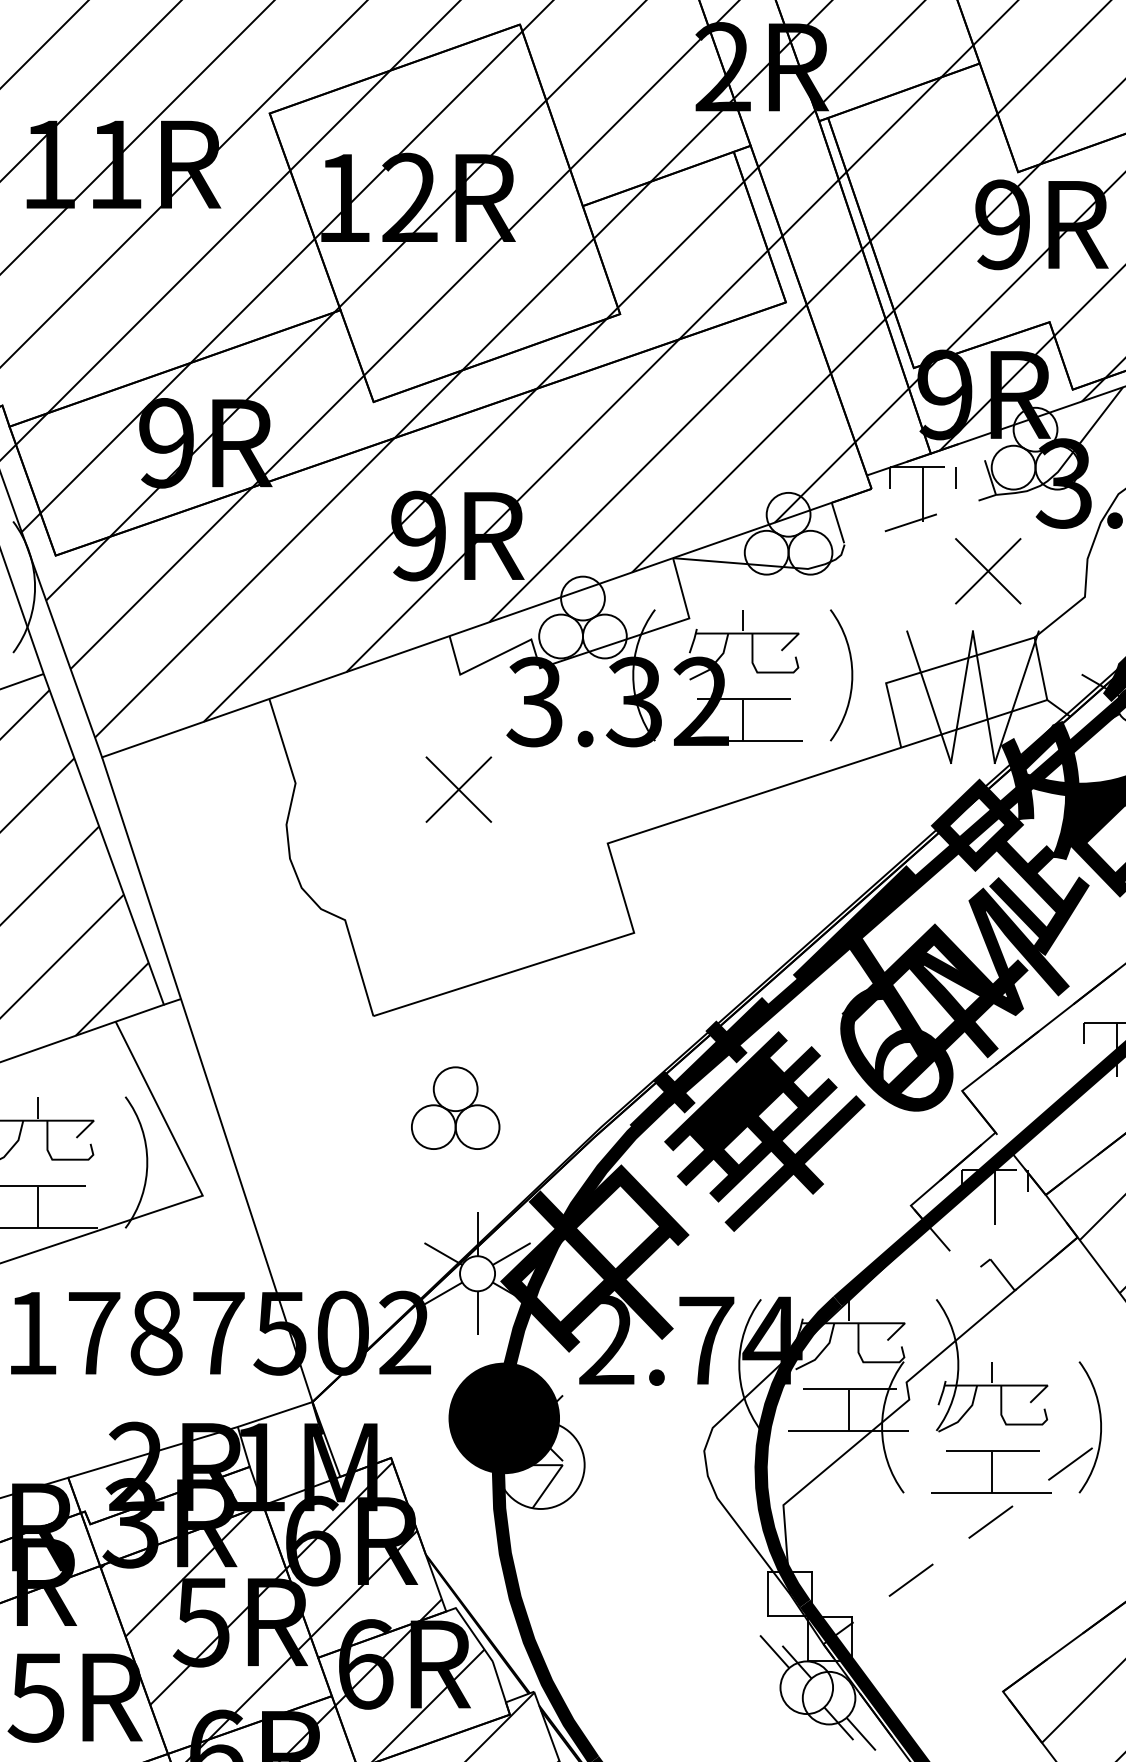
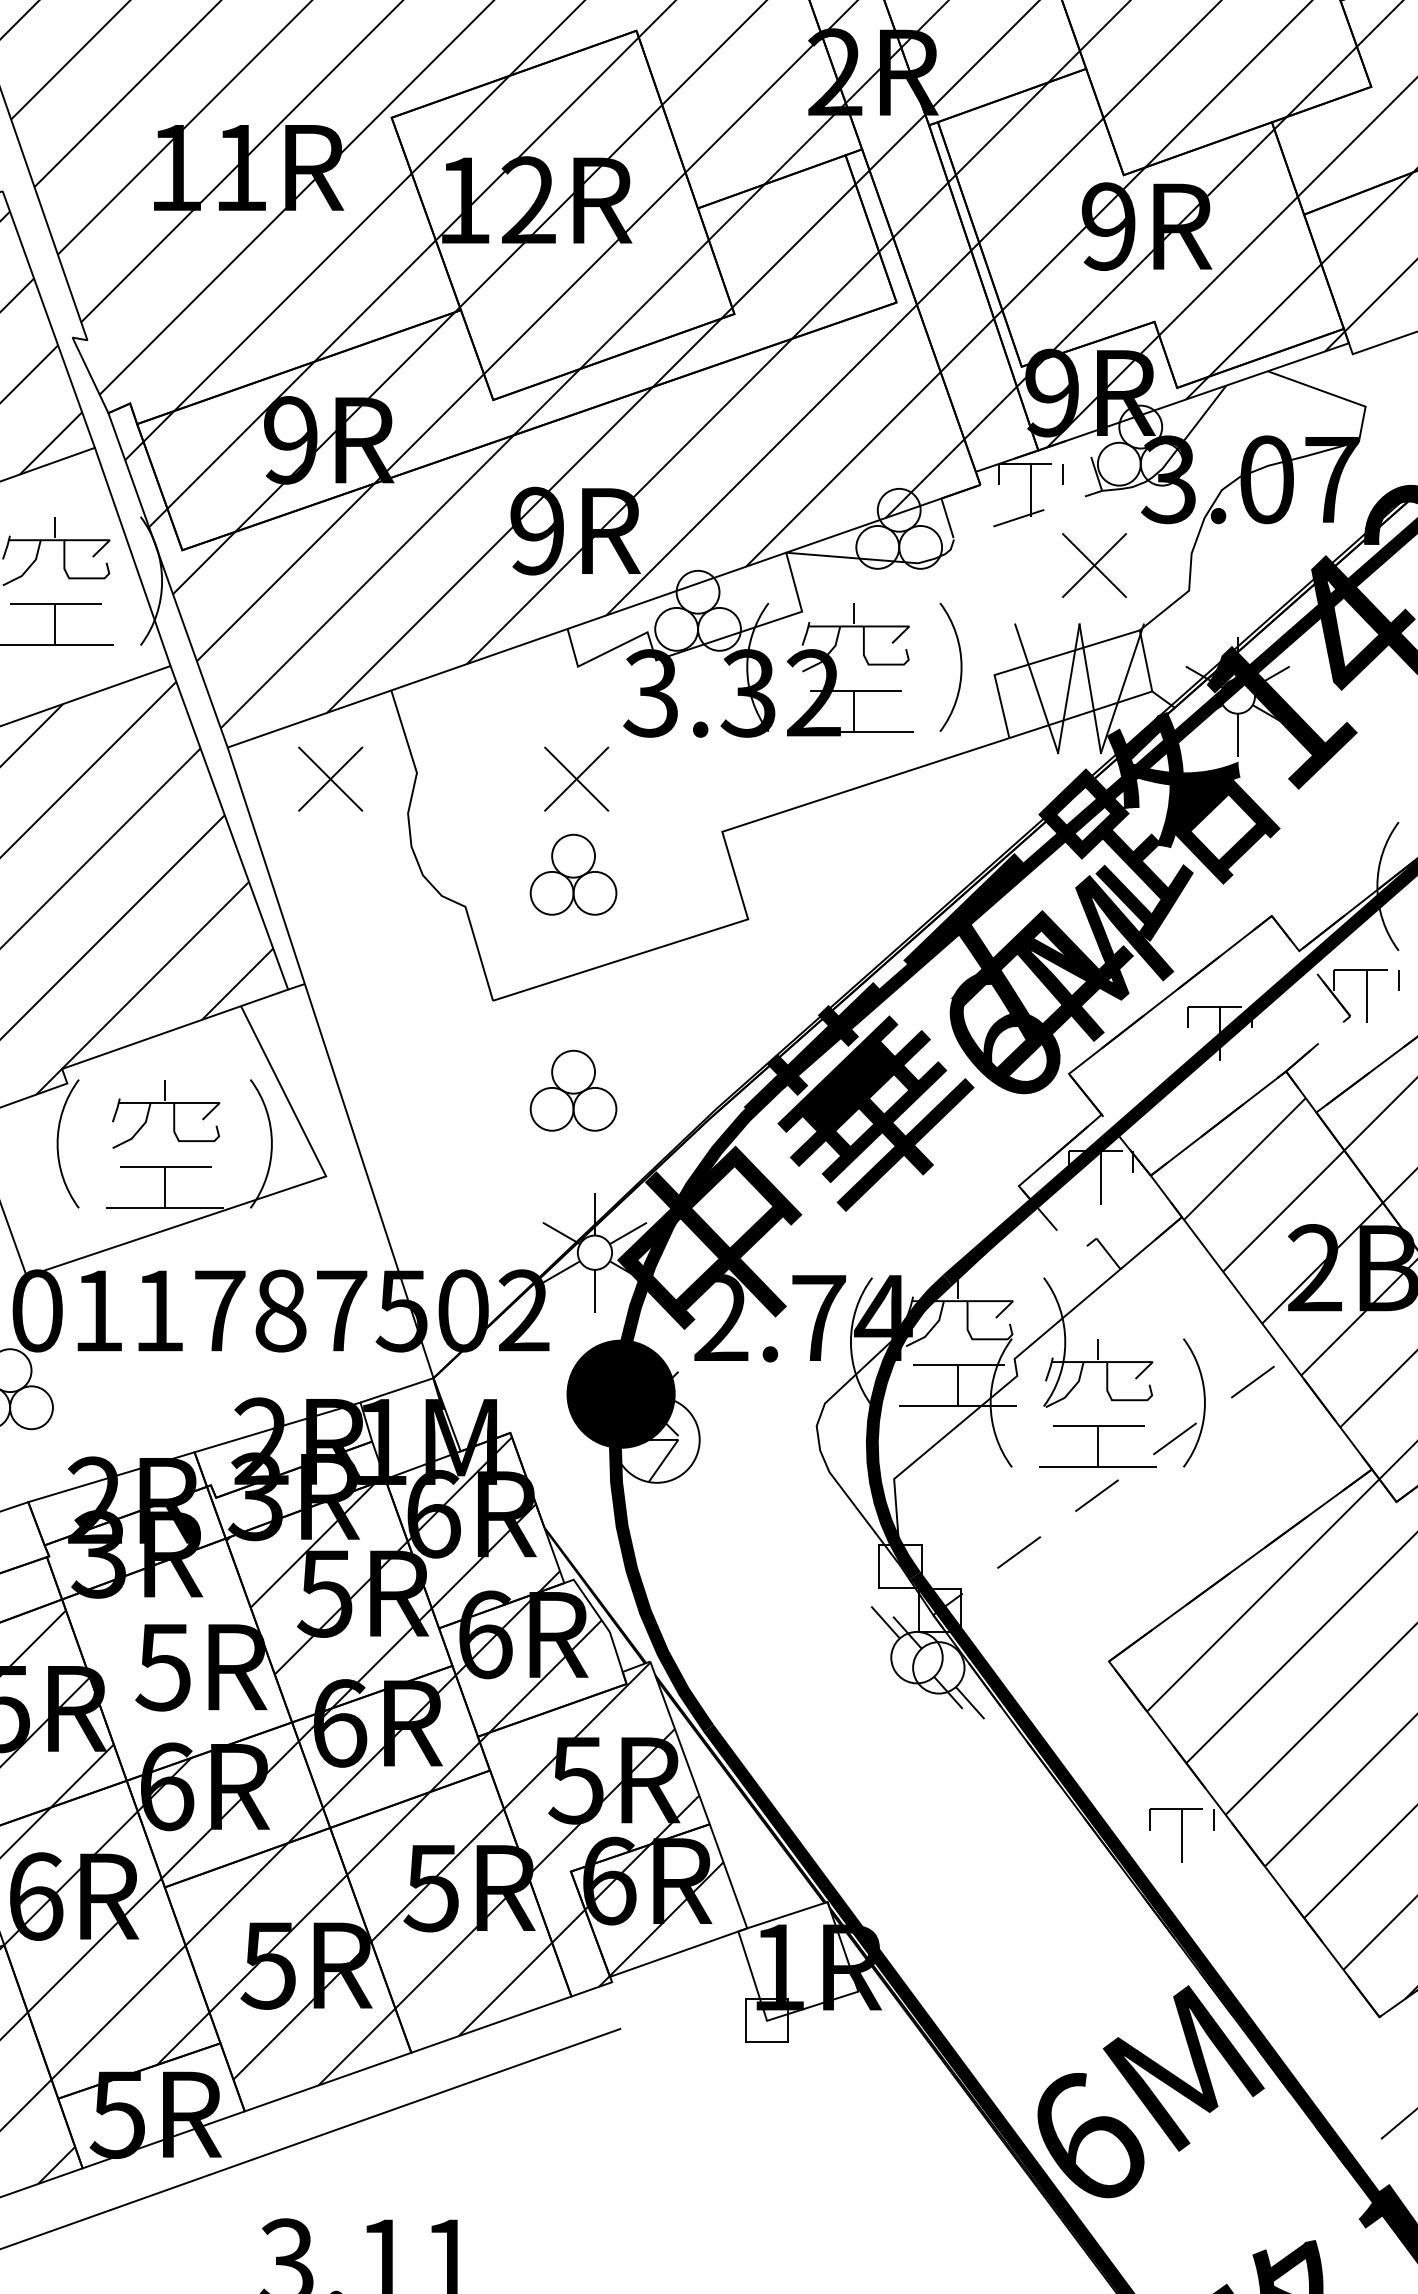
part: (207, 788) -> (330, 778), added
part: (455, 887) -> (573, 874), added

